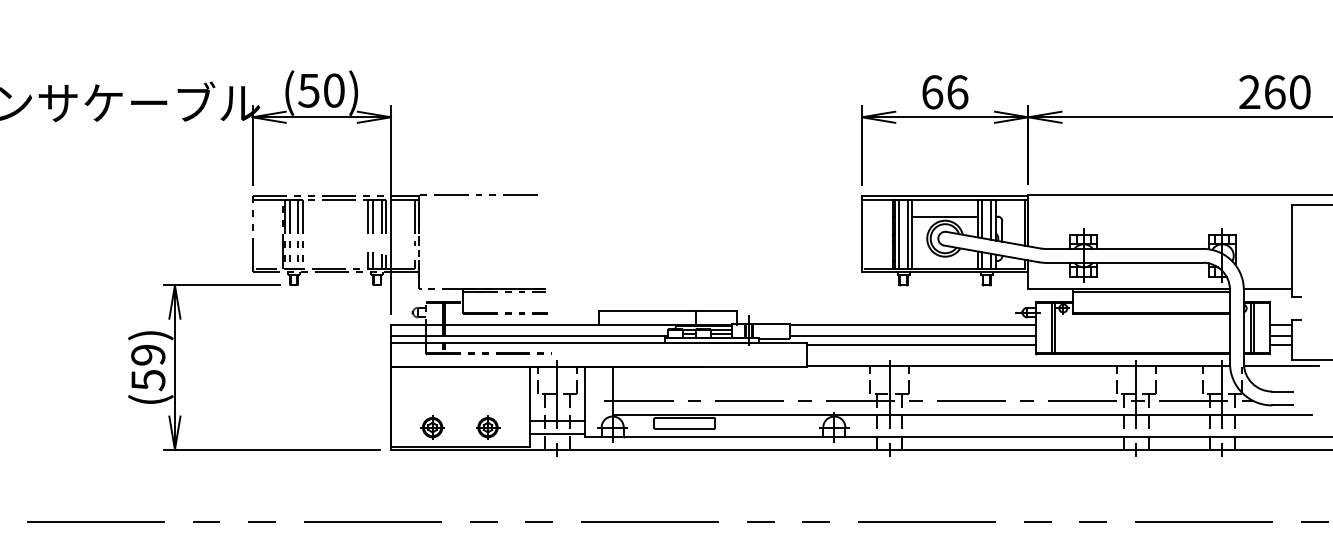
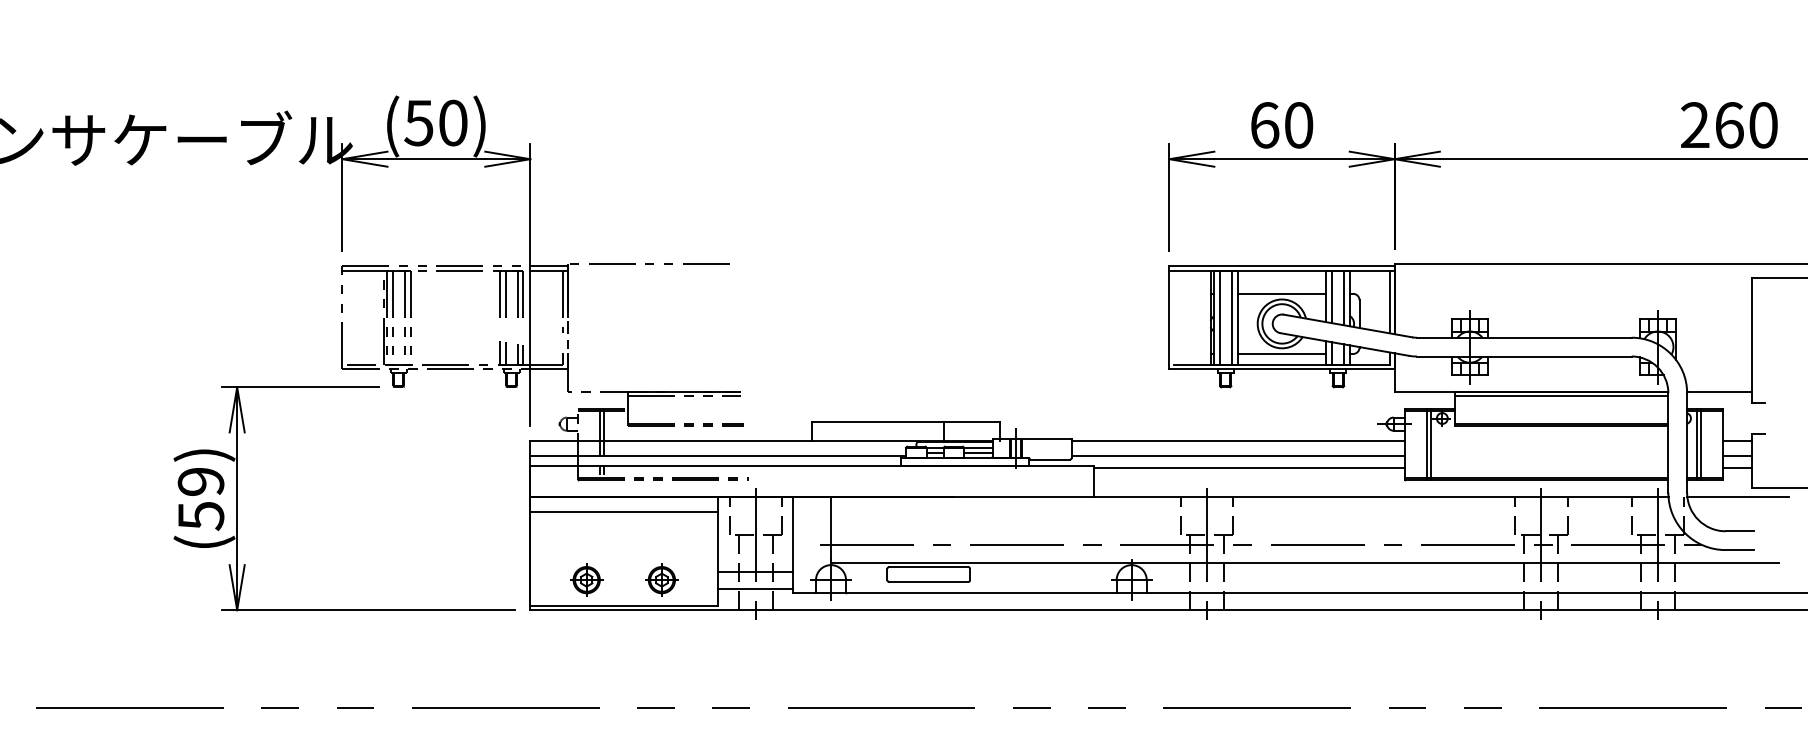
text: (957, 92) -> (1298, 125), 66 -> 60
line: (944, 260) -> (1281, 353), added
line: (460, 377) -> (624, 512), added

